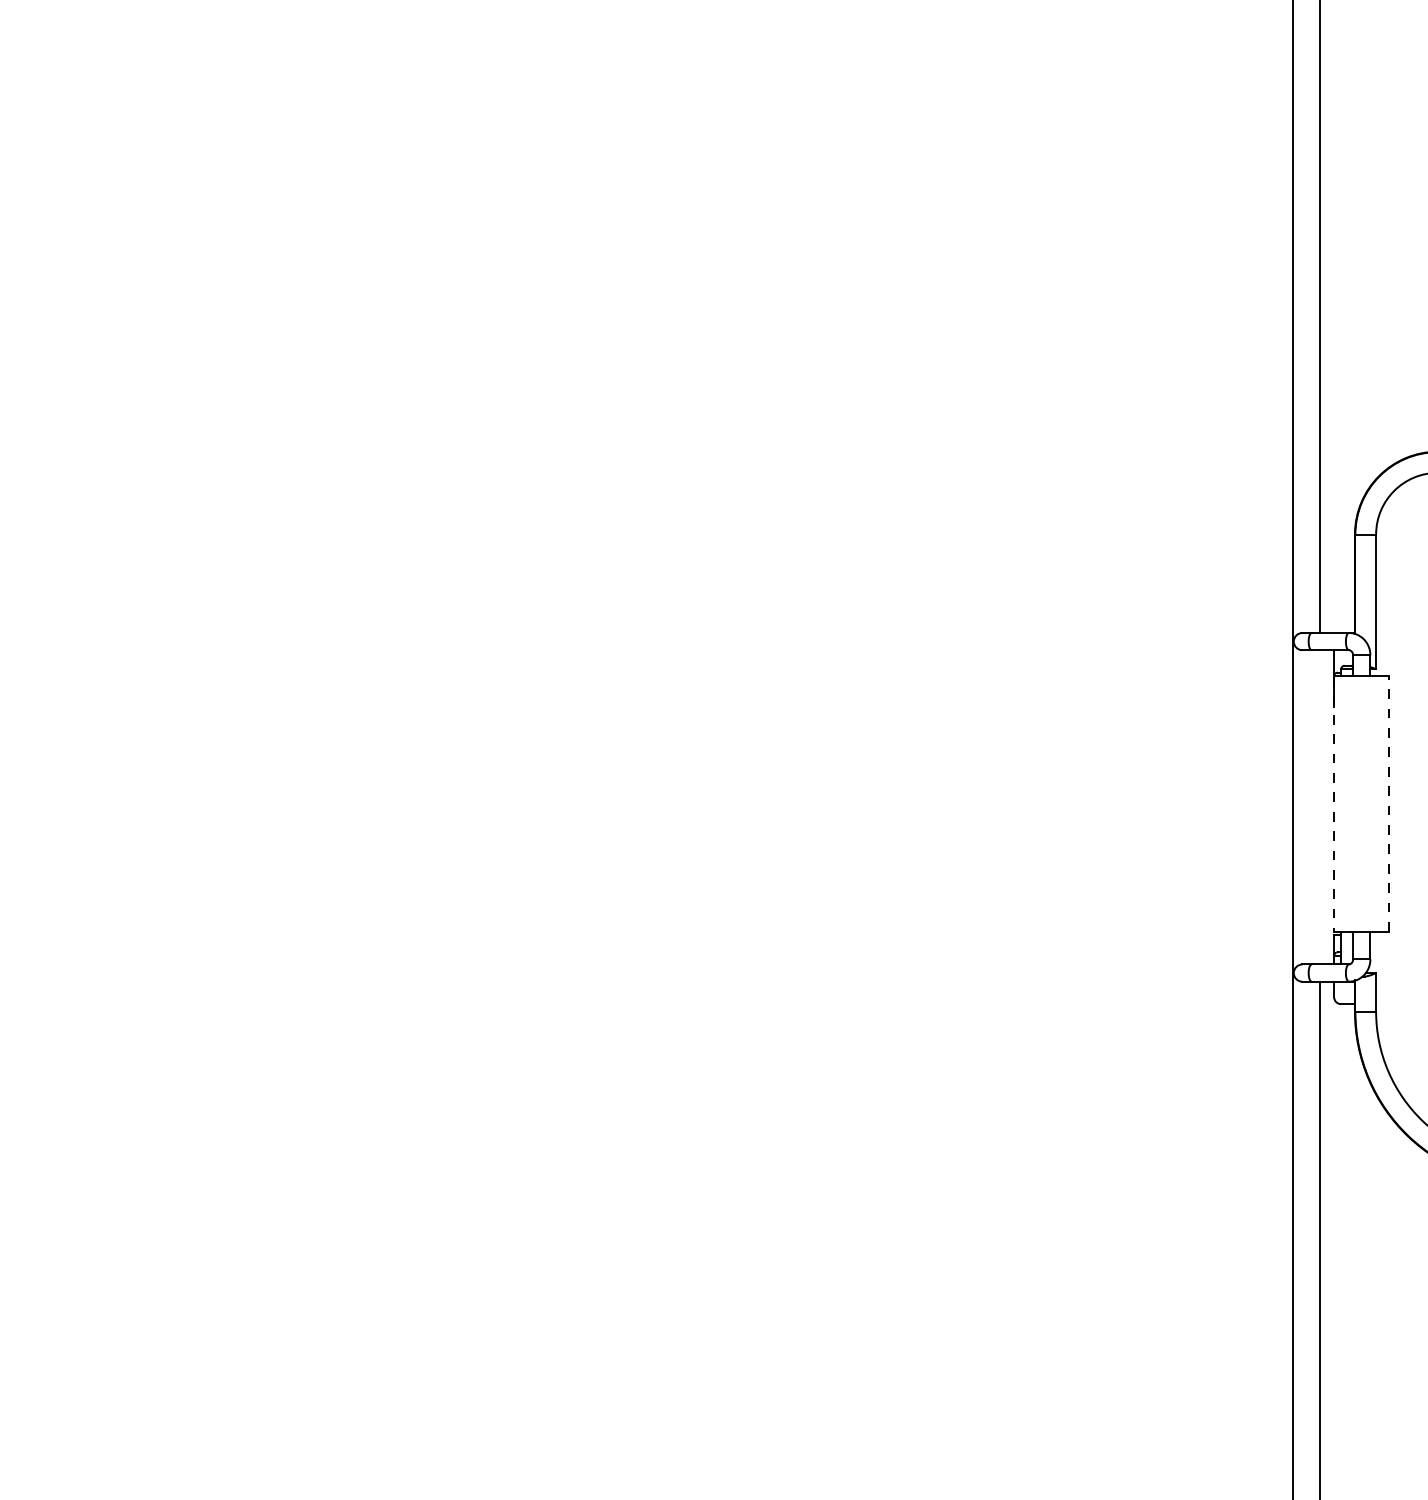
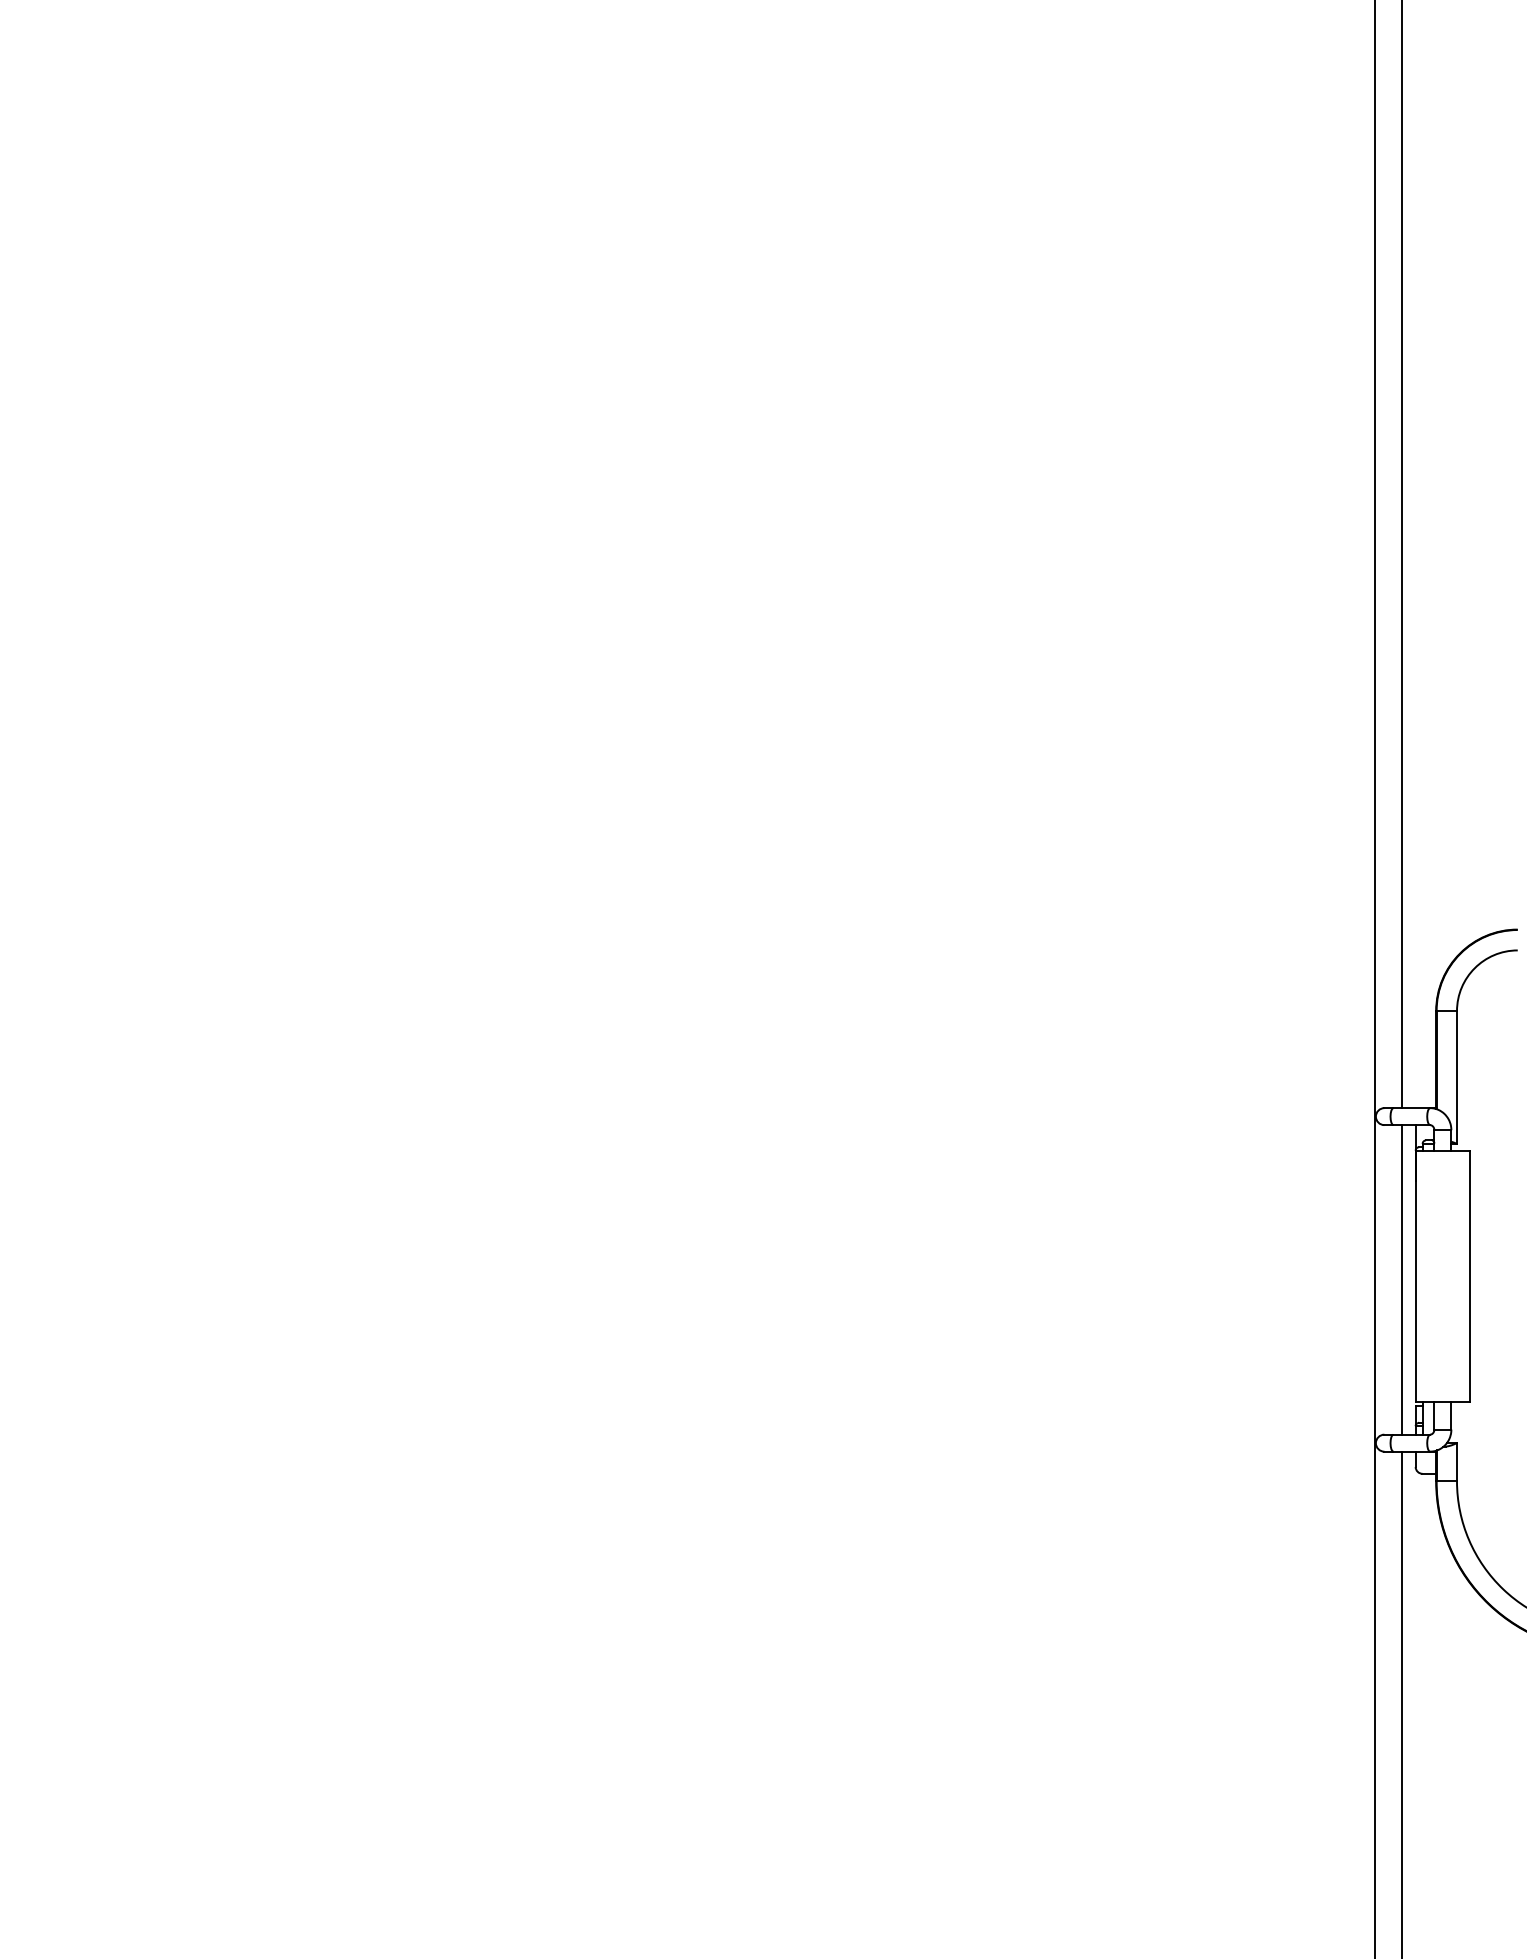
line: (1333, 803) -> (1415, 1276), dashed -> solid
line: (1389, 803) -> (1470, 1276), dashed -> solid
line: (1320, 806) -> (1402, 1279), added

